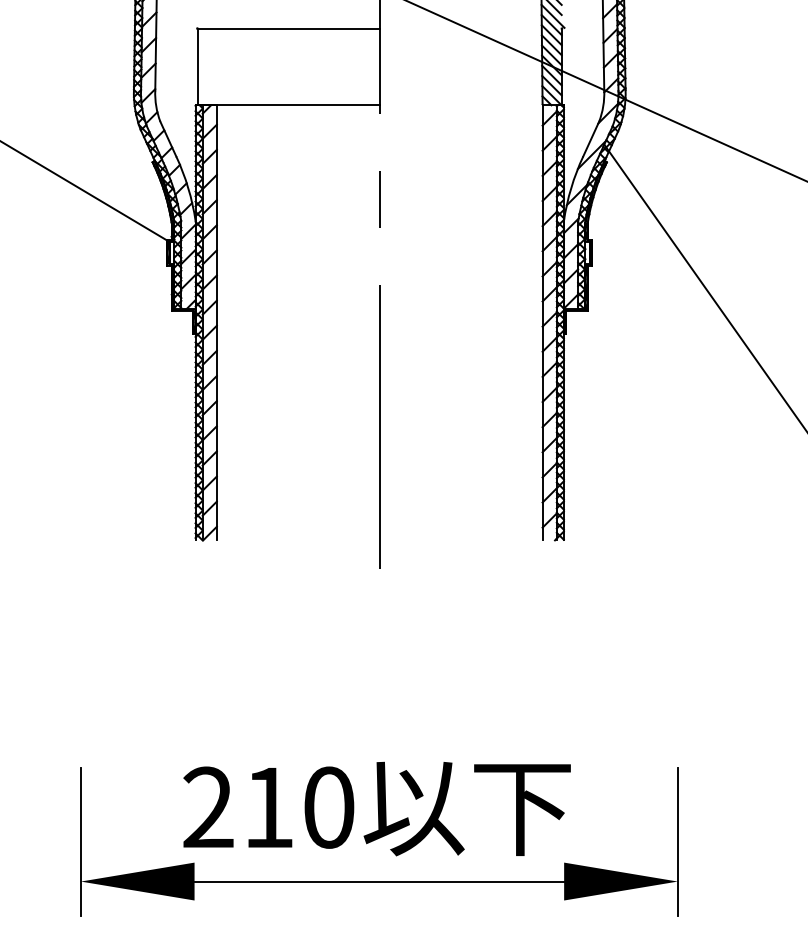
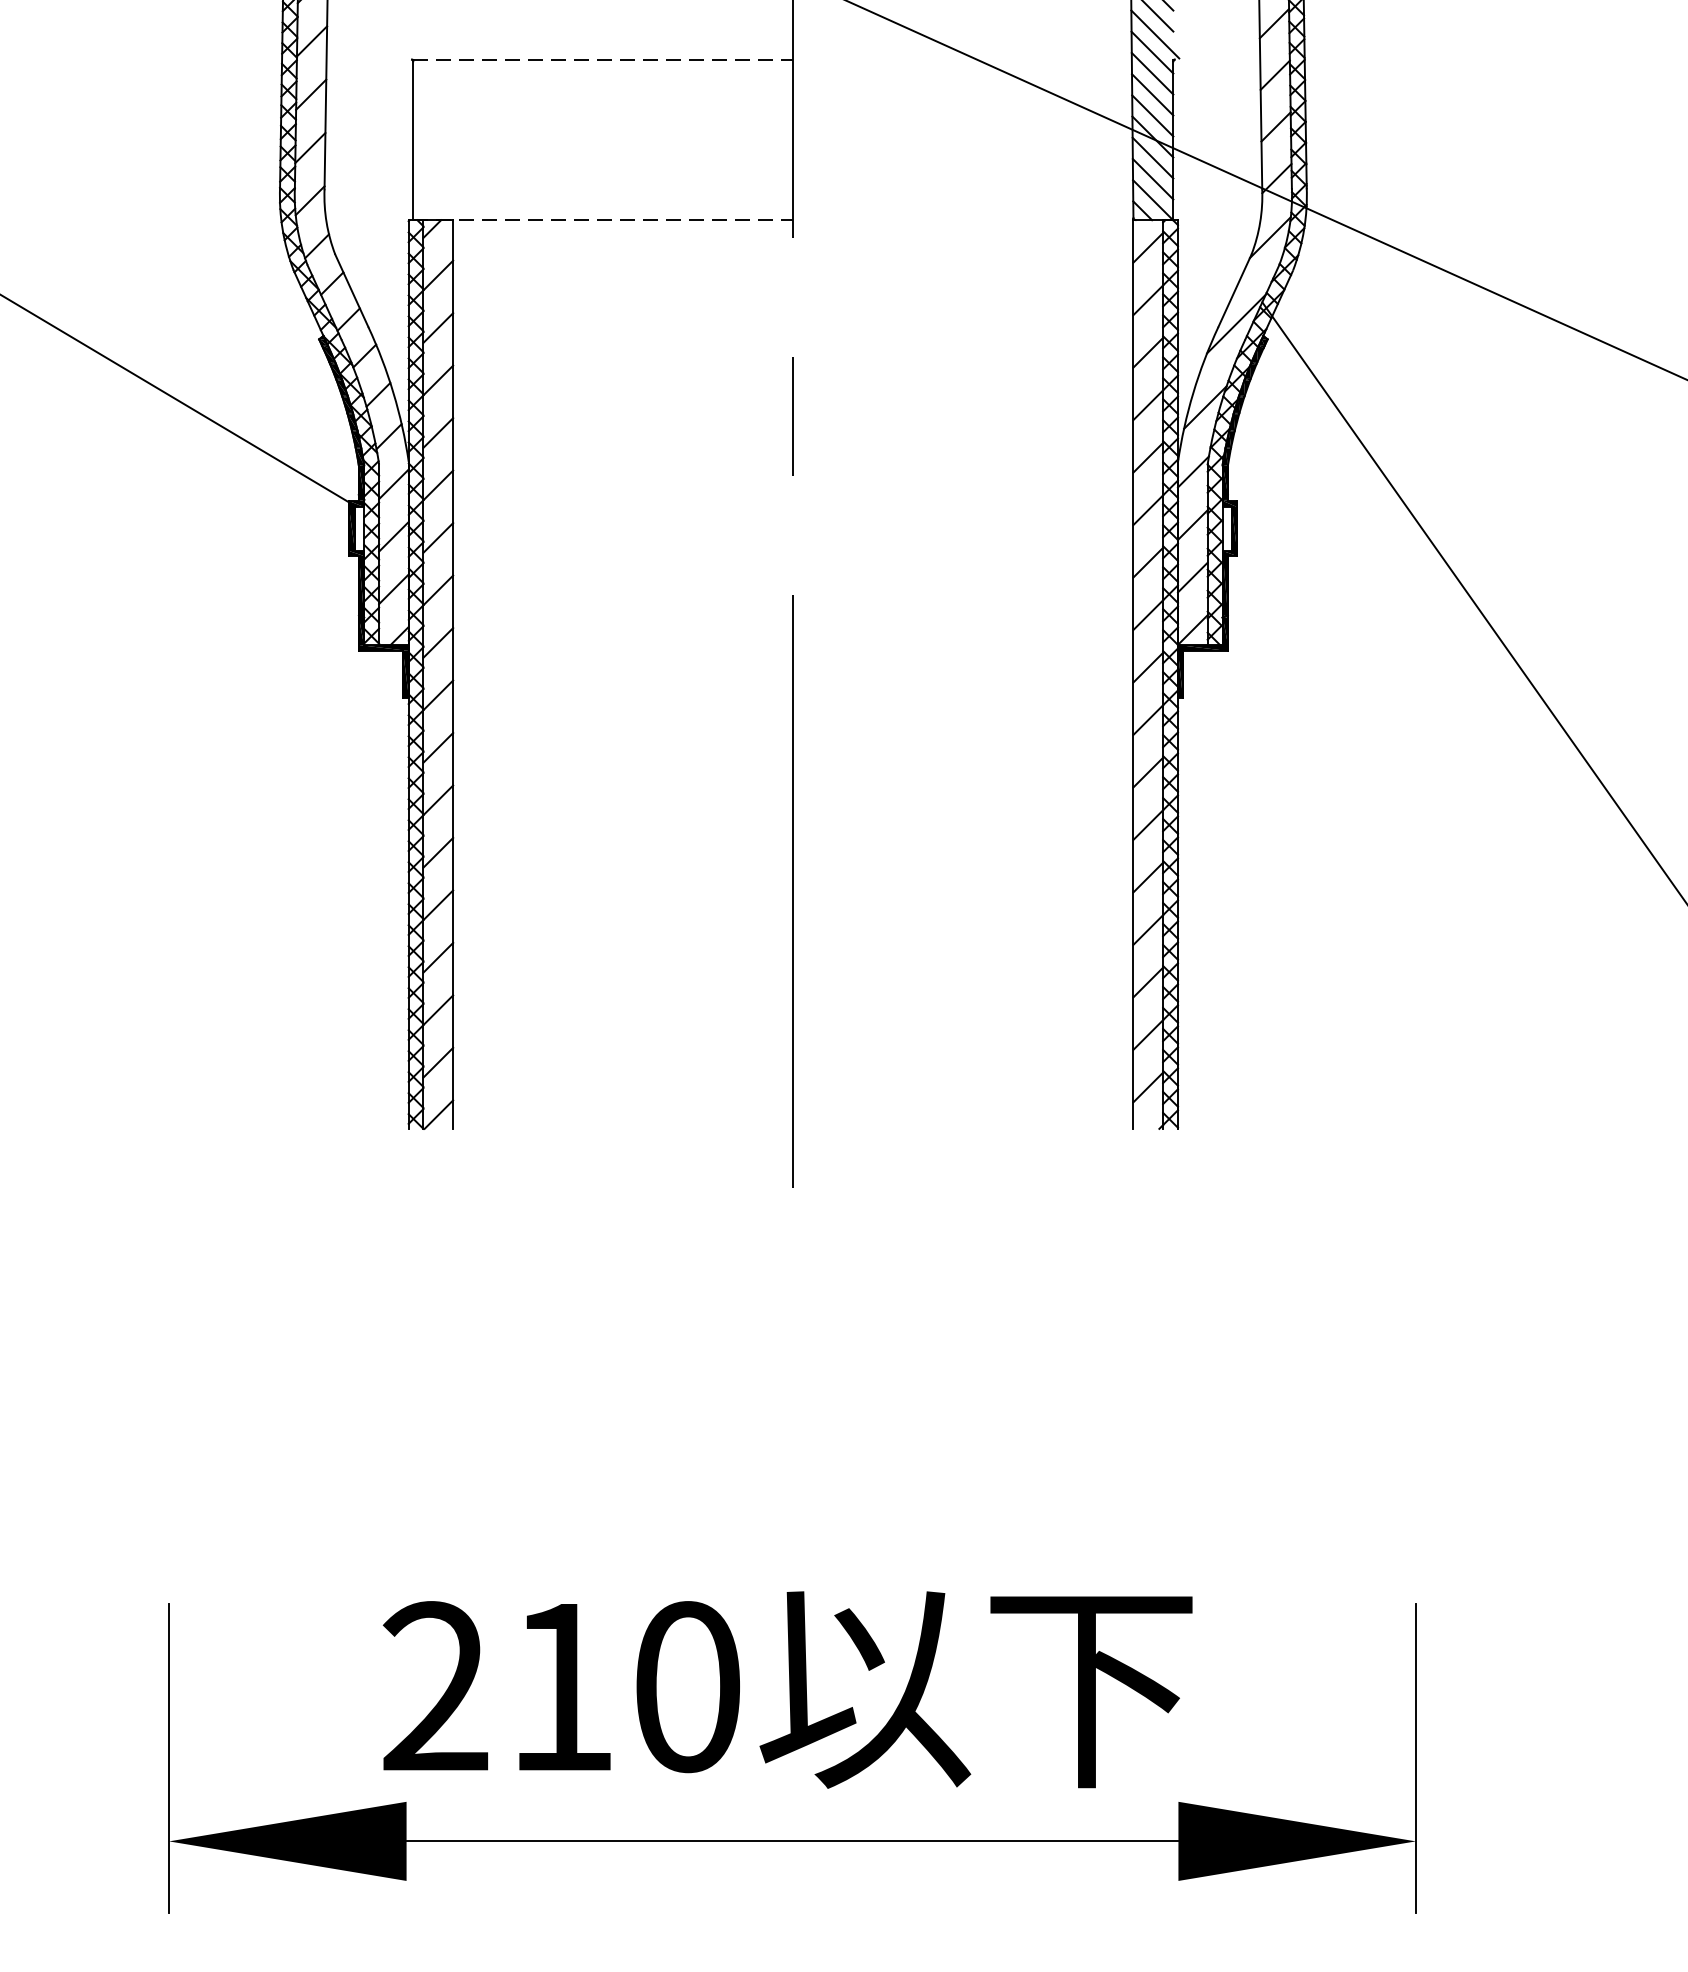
line: (288, 28) -> (602, 59), solid -> dashed
line: (288, 105) -> (602, 220), solid -> dashed

